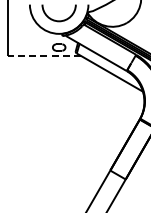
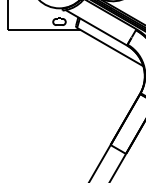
line: (44, 55) -> (44, 29), dashed -> solid

